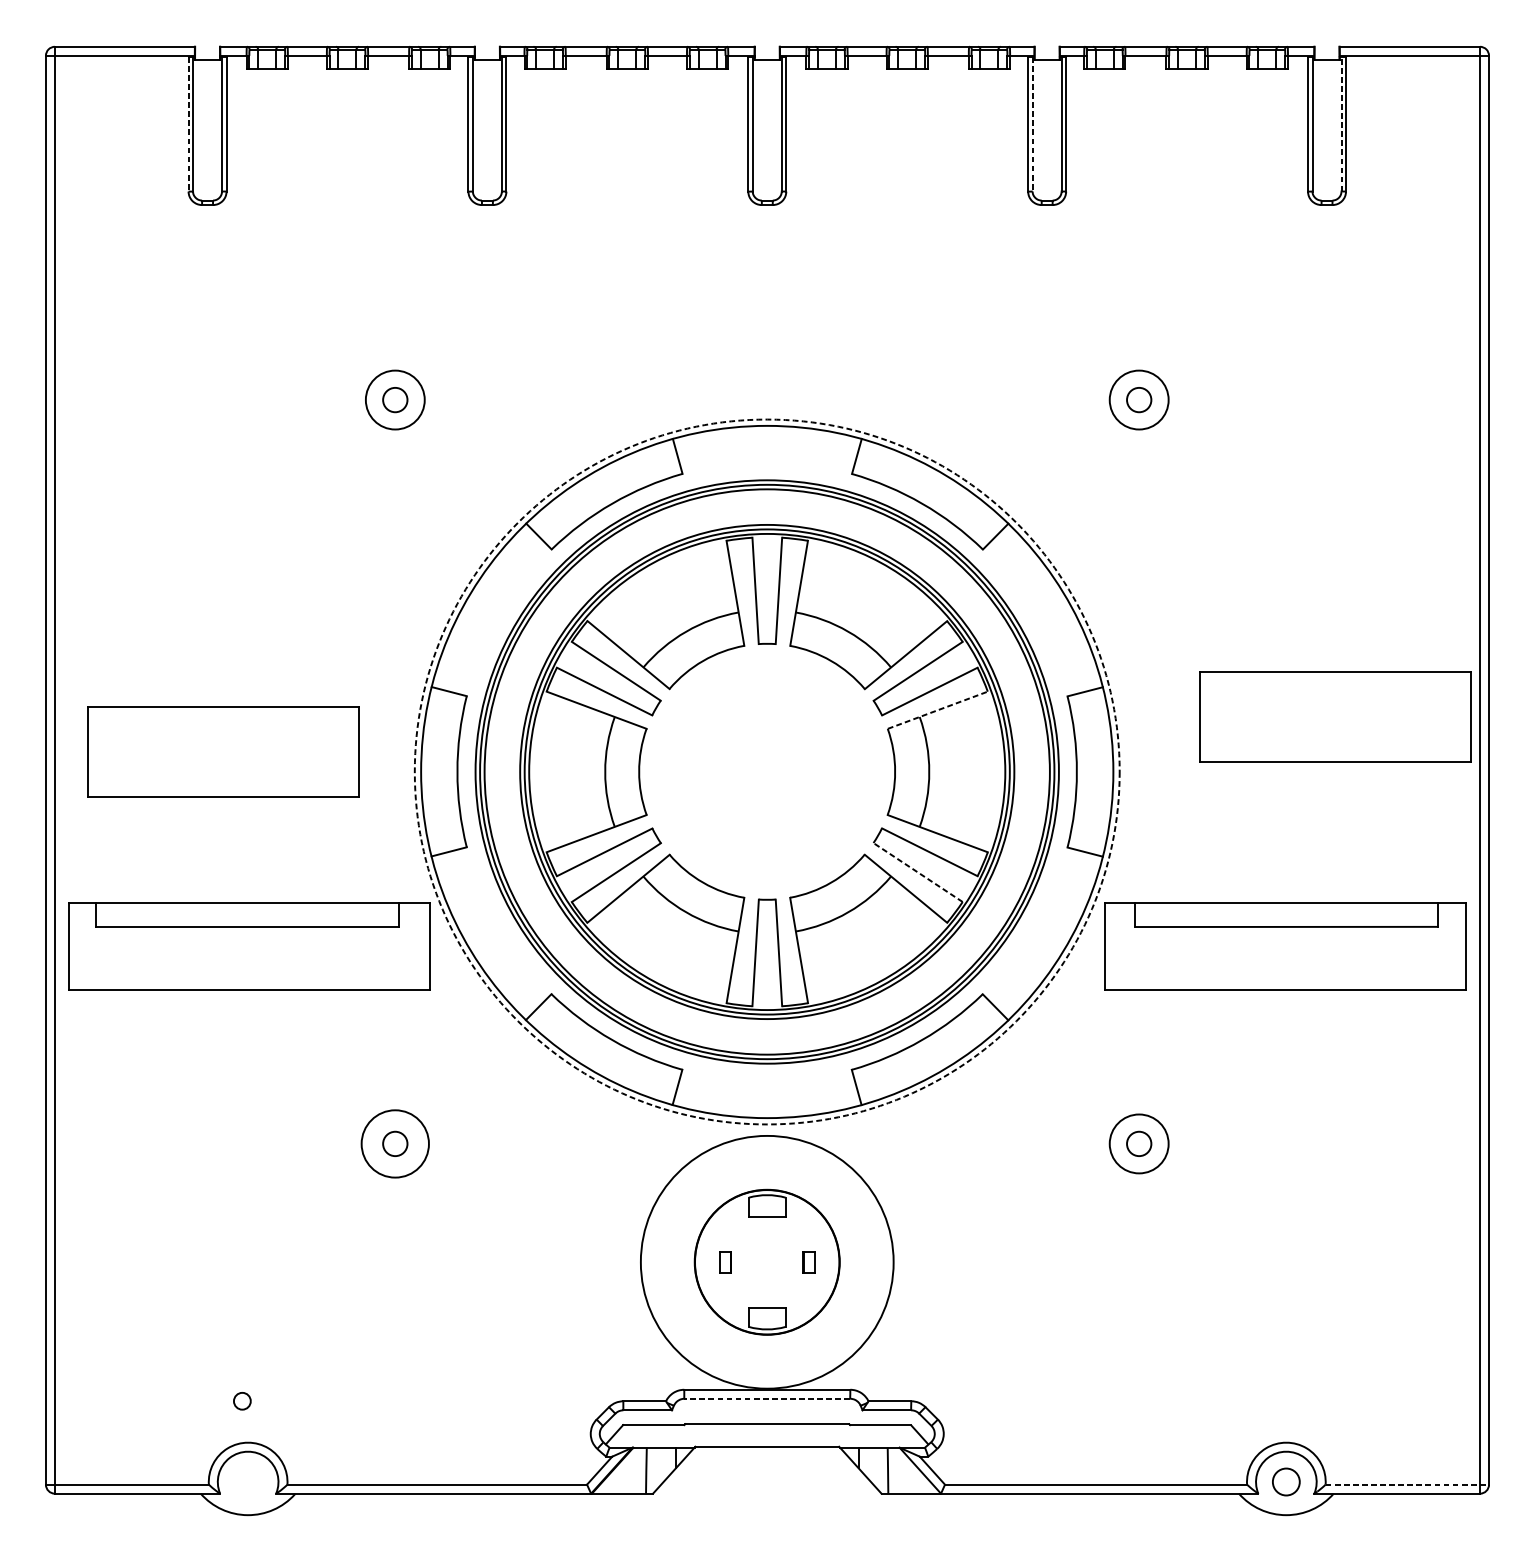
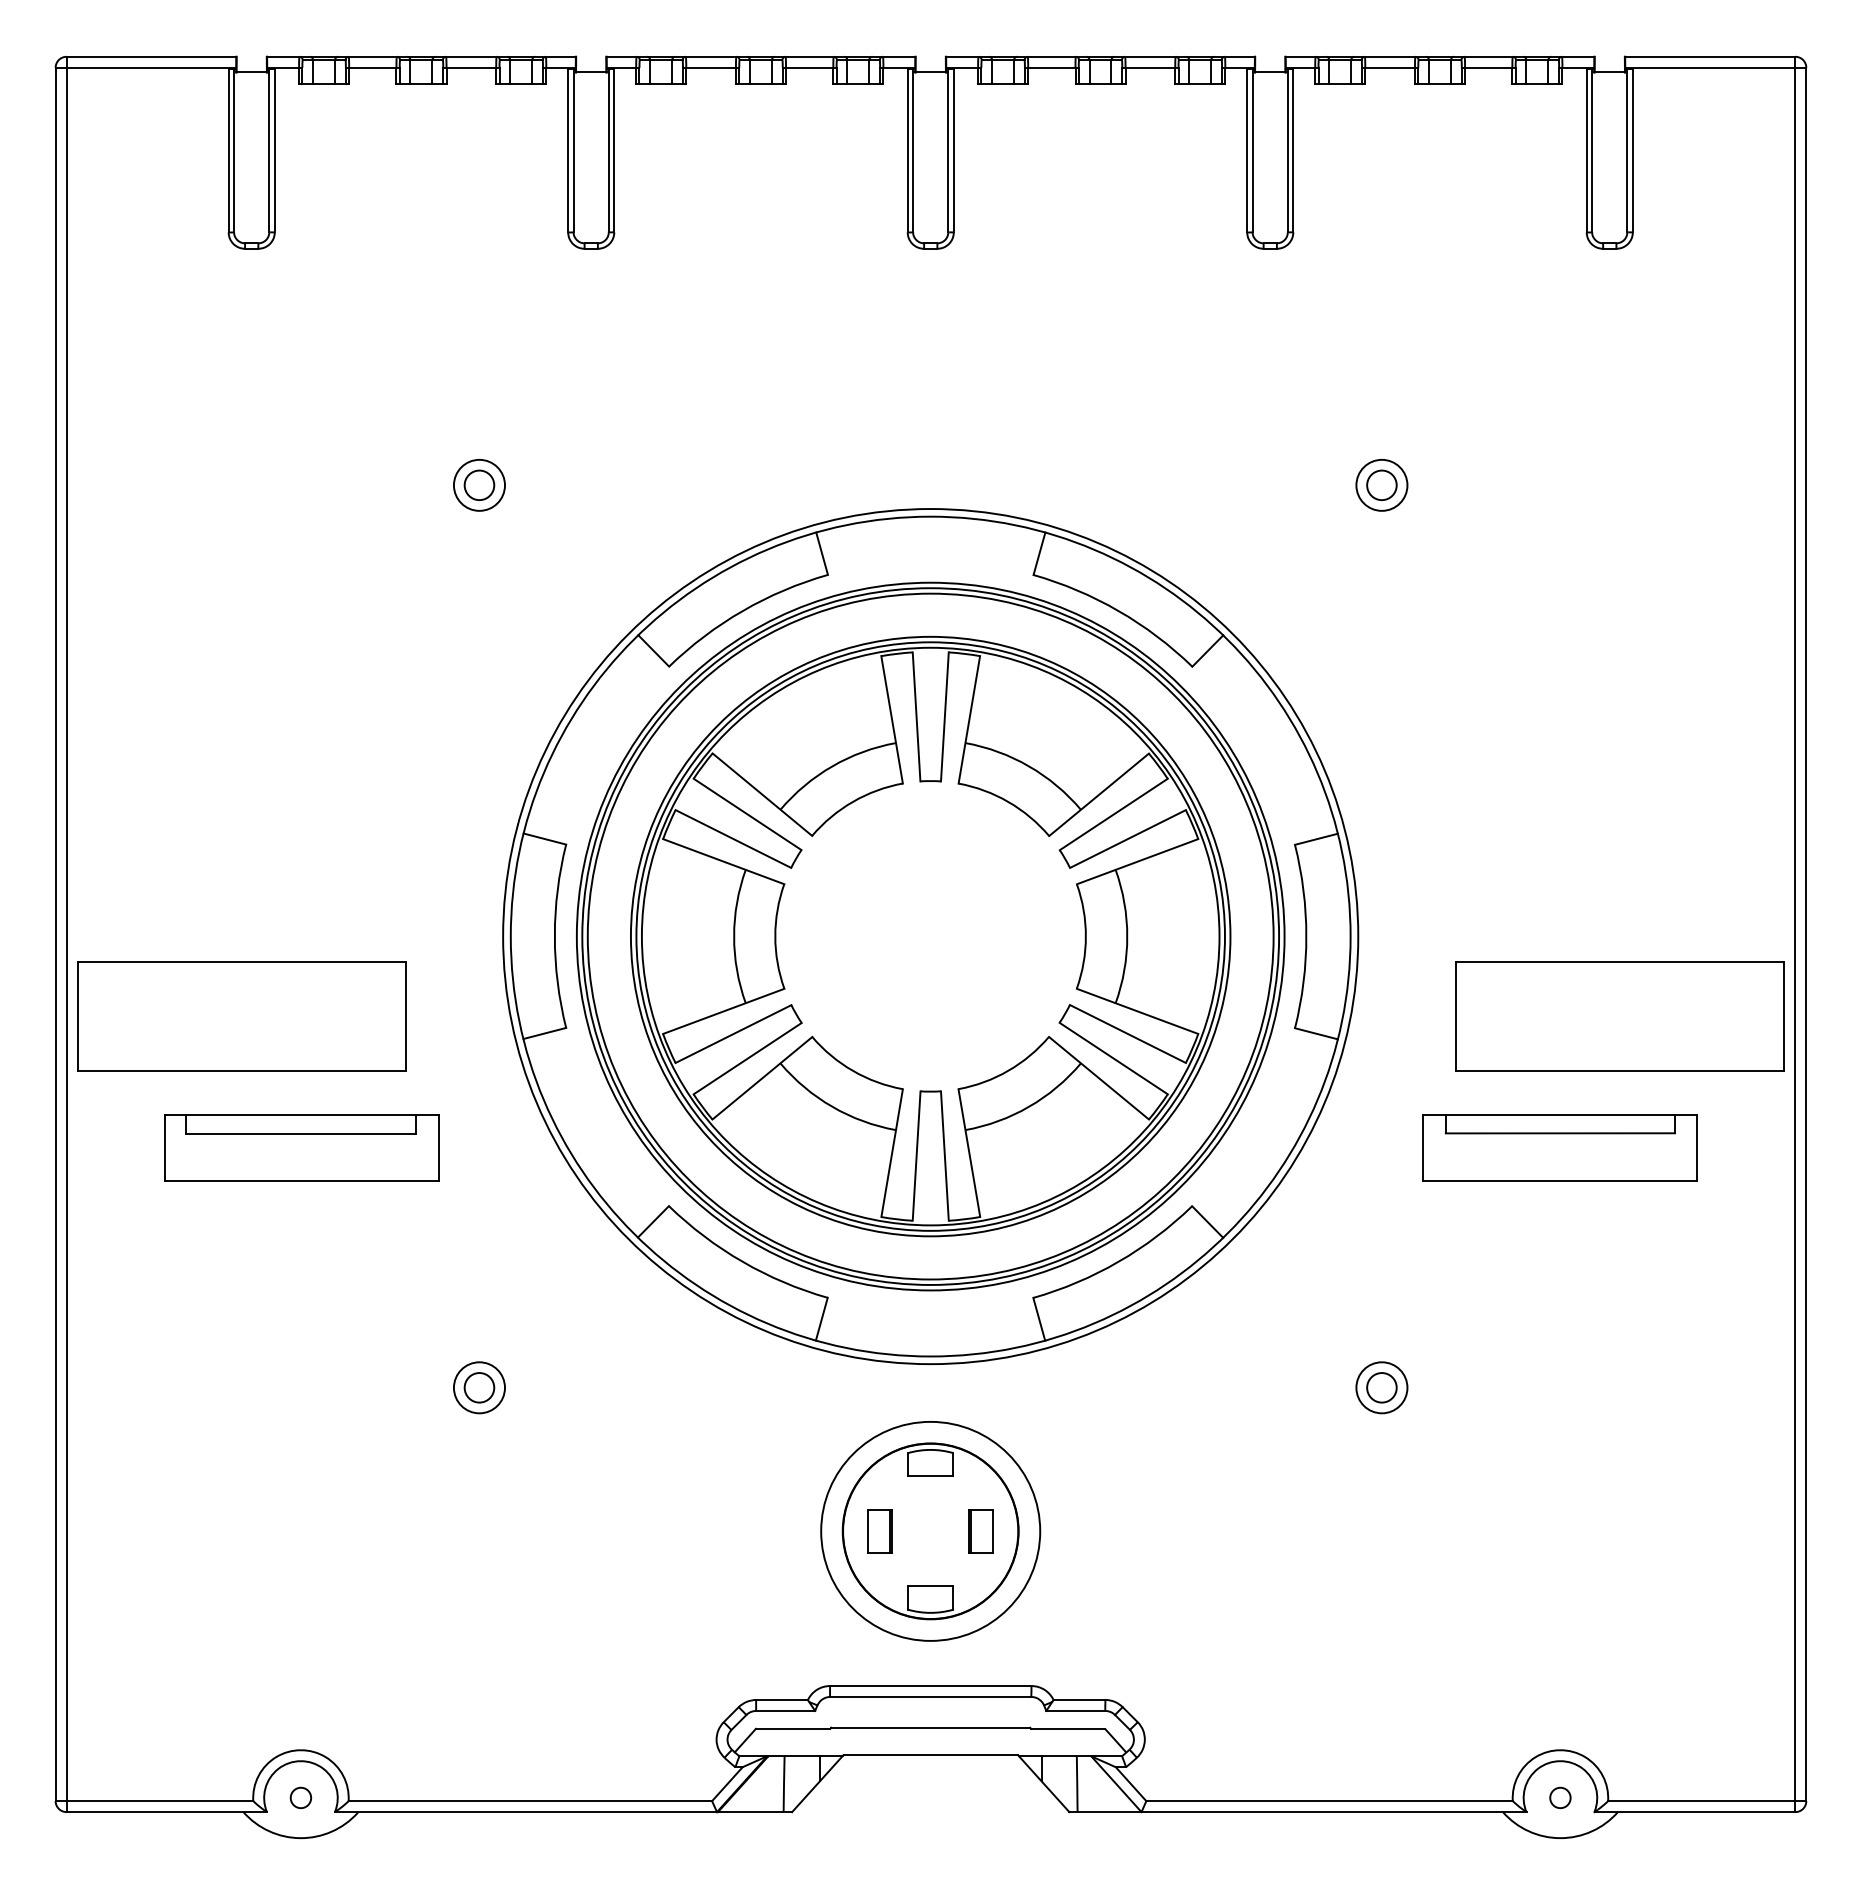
line: (188, 124) -> (228, 150), dashed -> solid
line: (1032, 124) -> (1252, 150), dashed -> solid
line: (1341, 124) -> (1627, 150), dashed -> solid
circle: (395, 399) -> (479, 484), size x0.71
circle: (1138, 399) -> (1381, 484), size x0.71
line: (937, 710) -> (1137, 861), dashed -> solid
part: (1335, 716) -> (1619, 1016), moved
part: (223, 752) -> (241, 1016), moved
circle: (767, 771) -> (930, 936), dashed -> solid
line: (917, 872) -> (1113, 1058), dashed -> solid
part: (248, 945) -> (301, 1147), size x0.62
part: (1285, 945) -> (1559, 1147), size x0.62
circle: (395, 1143) -> (479, 1387), size x0.62
circle: (1138, 1143) -> (1381, 1387), size x0.71
circle: (767, 1261) -> (930, 1530), size x0.71
part: (725, 1262) -> (879, 1531), size x1.67
part: (808, 1262) -> (980, 1531), size x1.67
line: (767, 1398) -> (930, 1696), dashed -> solid
circle: (242, 1400) -> (300, 1797), moved
circle: (1286, 1481) -> (1560, 1797), size x0.62
line: (1407, 1484) -> (1707, 1801), dashed -> solid

